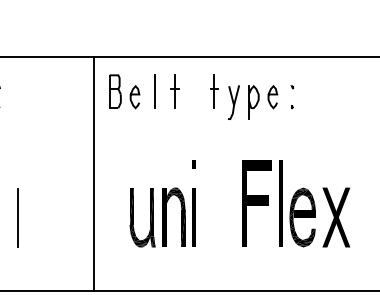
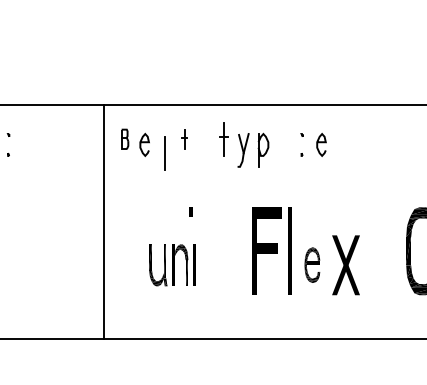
part: (114, 91) -> (124, 139), size x0.6
line: (154, 91) -> (164, 153), moved
part: (174, 91) -> (184, 139), size x0.6
curve: (272, 95) -> (321, 143), moved
part: (193, 163) -> (190, 211), moved
part: (302, 216) -> (312, 264), size x0.6
line: (17, 217) -> (27, 265), removed
part: (162, 217) -> (172, 265), size x0.7

